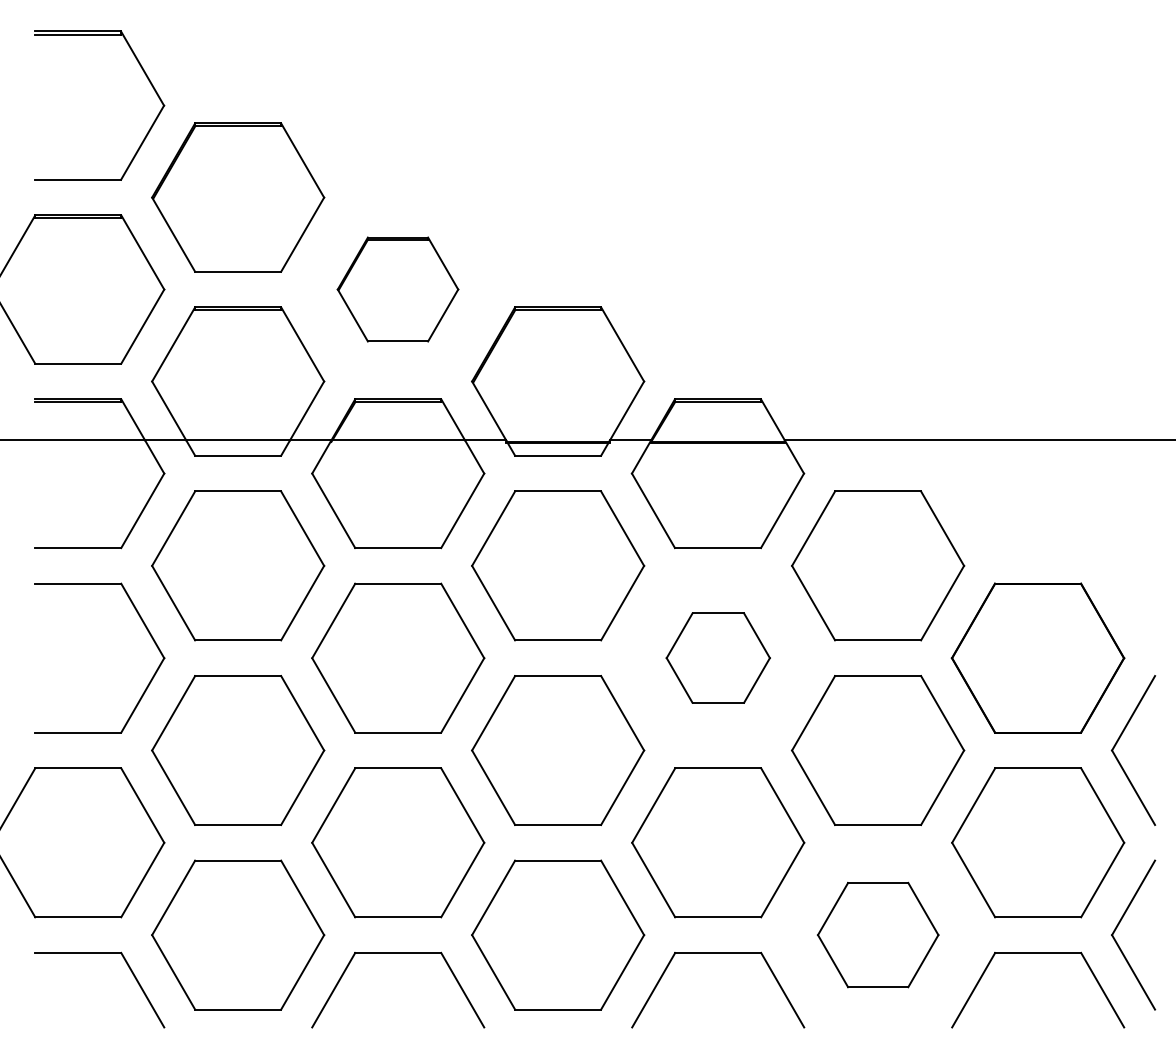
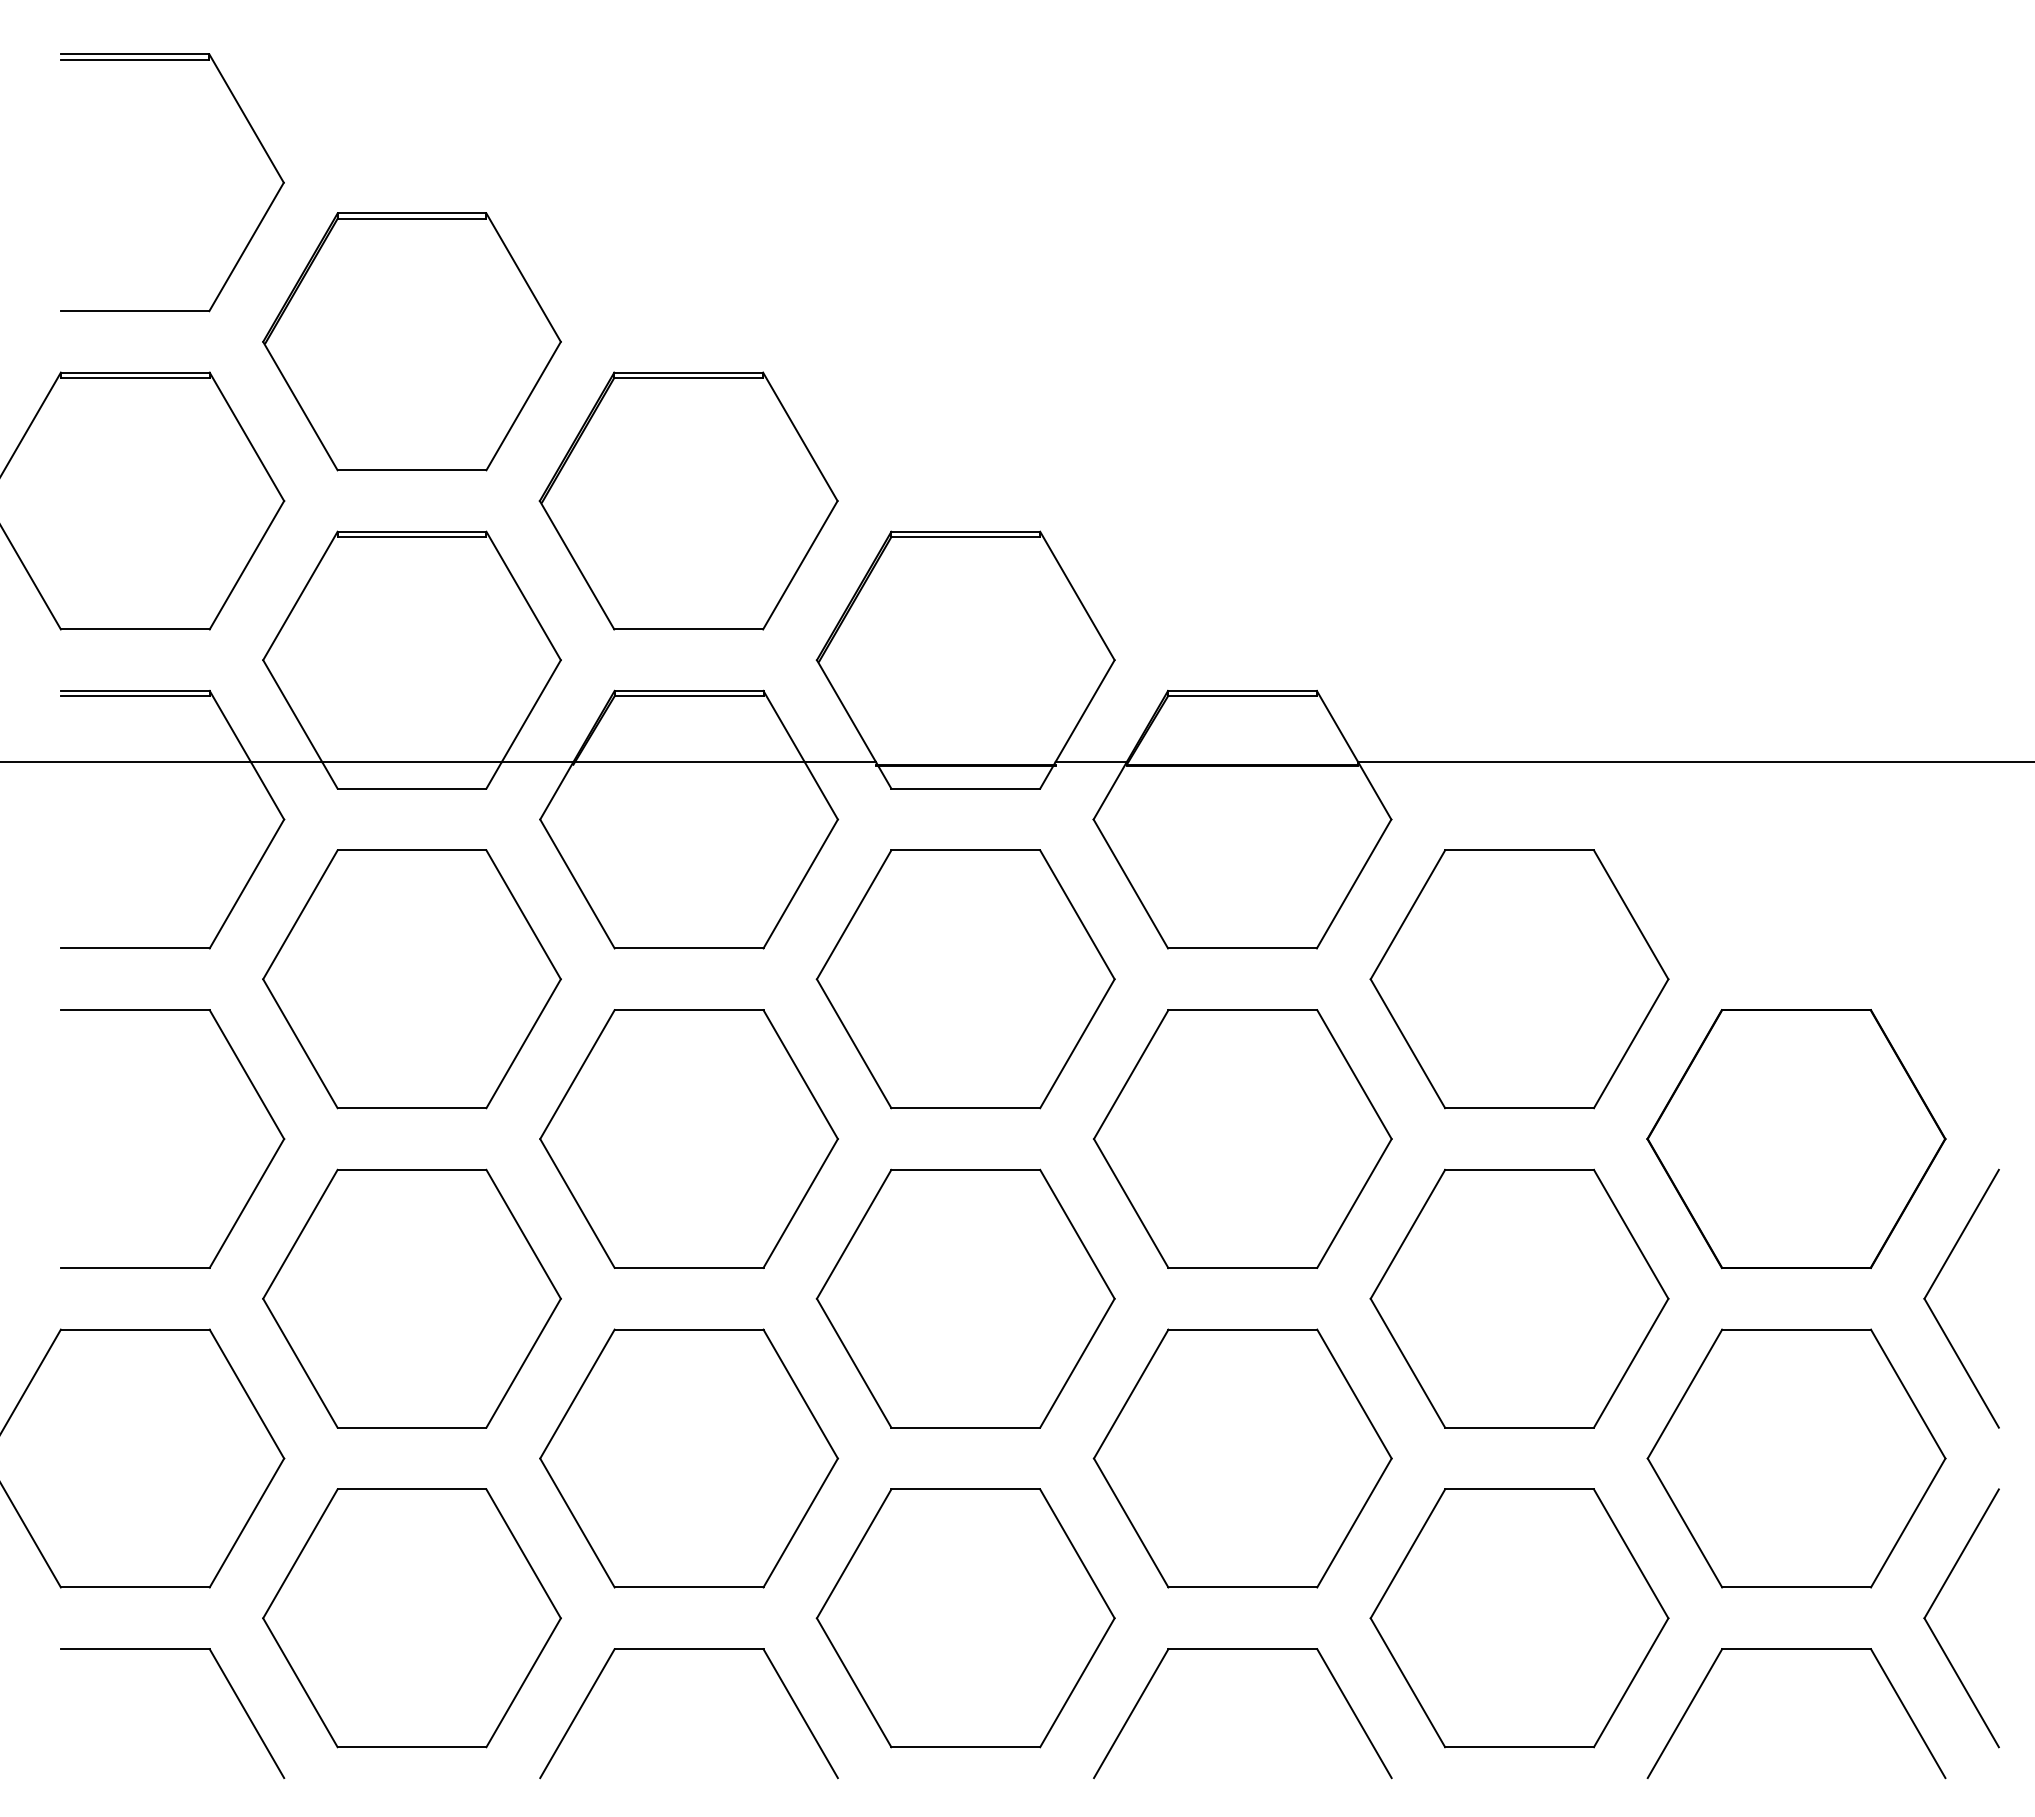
part: (397, 289) -> (687, 500), size x1.43
part: (718, 657) -> (1243, 1137), size x1.67
part: (878, 934) -> (1520, 1617), size x1.43

